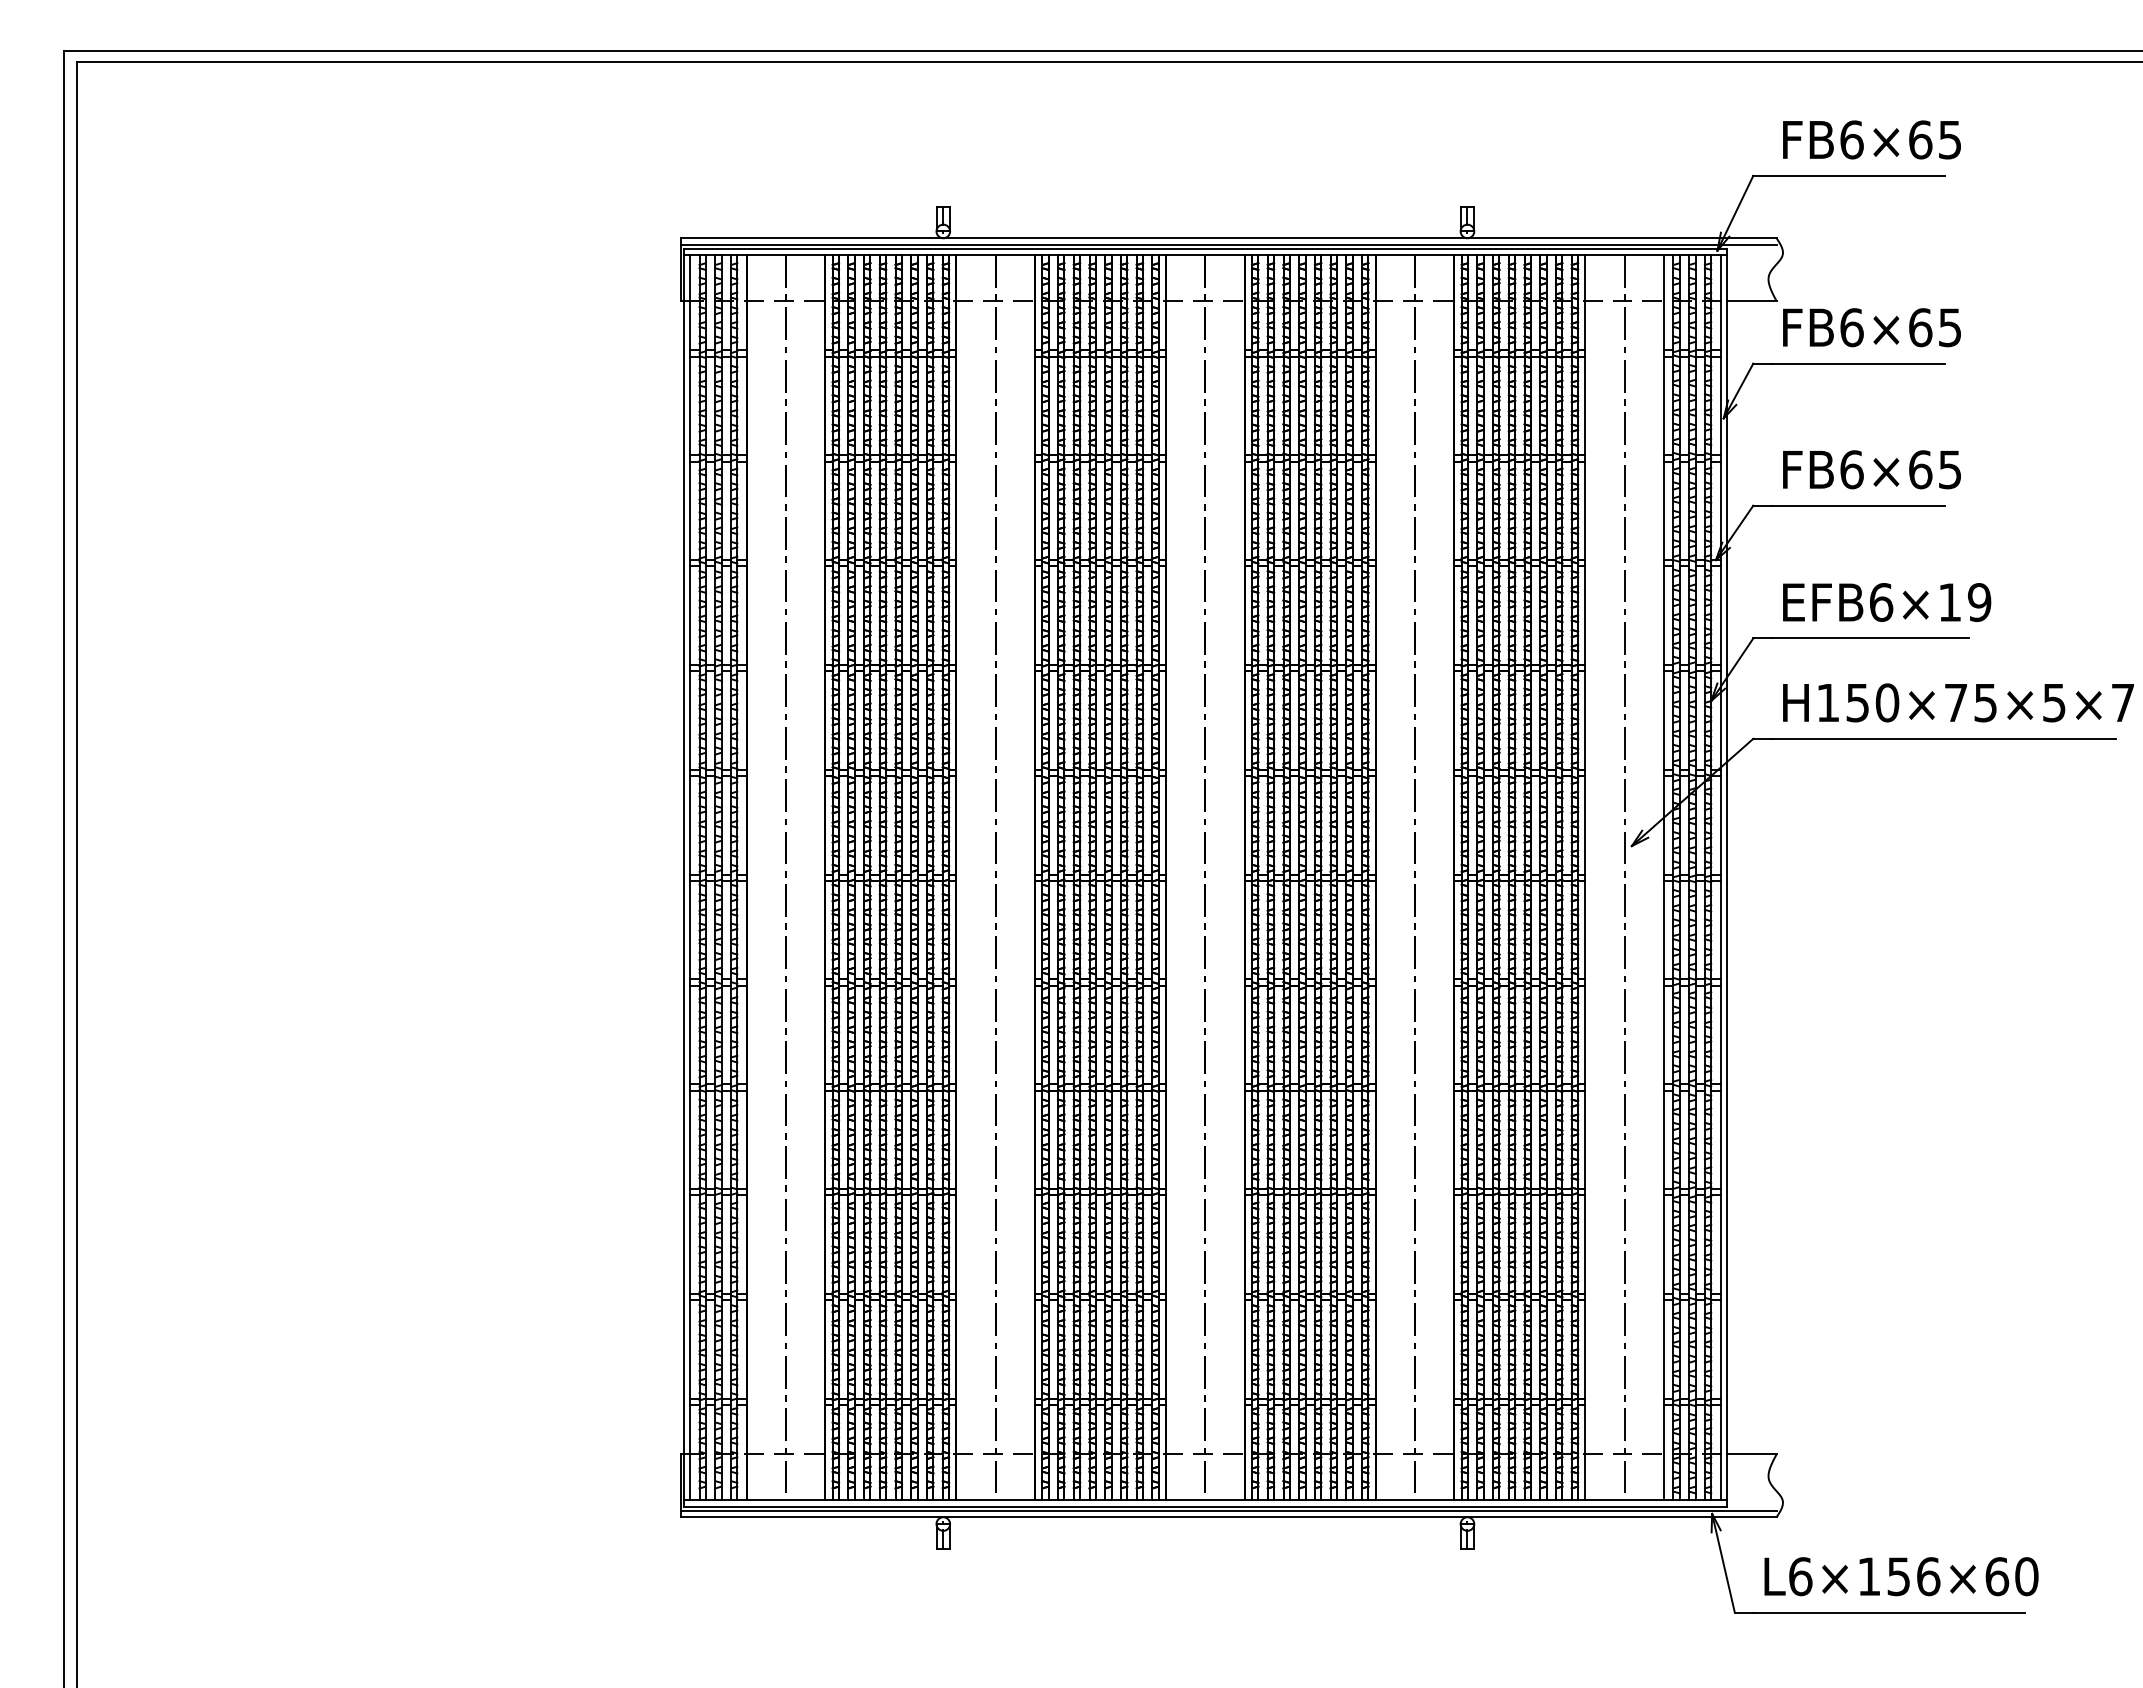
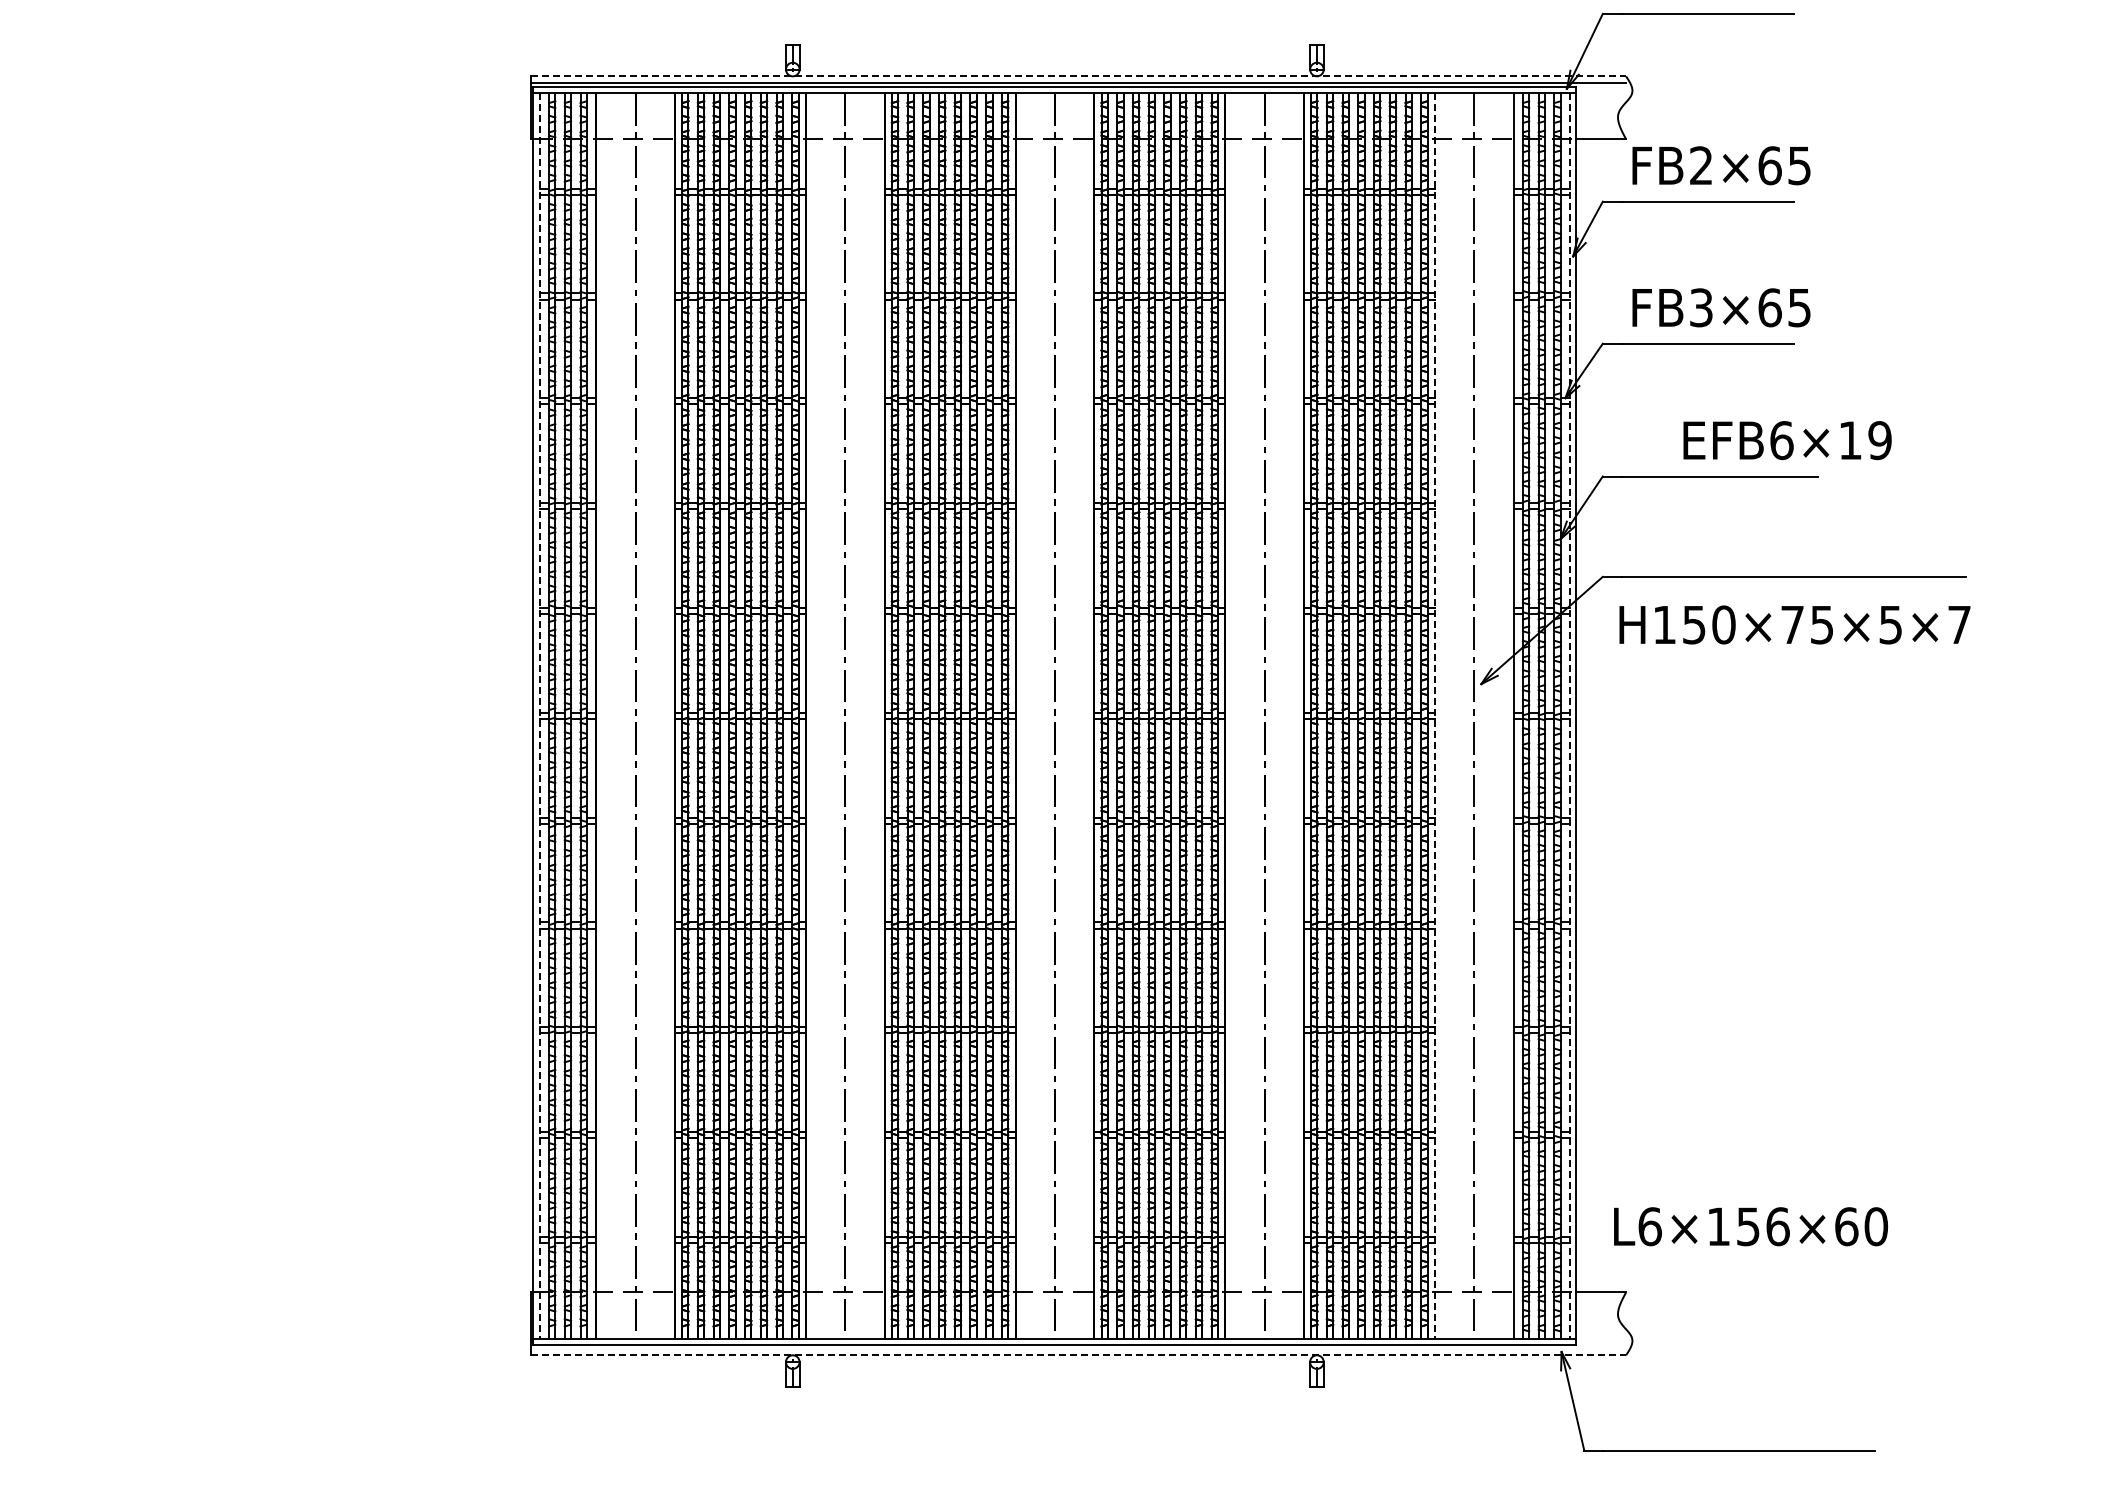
line: (1228, 238) -> (1077, 76), solid -> dashed
text: (1851, 327) -> (1700, 165), FB6×65 -> FB2×65
text: (1851, 469) -> (1700, 307), FB6×65 -> FB3×65
text: (1887, 602) -> (1787, 440), moved
text: (1958, 702) -> (1794, 624), moved
line: (690, 877) -> (539, 715), solid -> dashed
line: (1585, 877) -> (1434, 715), solid -> dashed
line: (1720, 877) -> (1569, 715), solid -> dashed
line: (1228, 1510) -> (1077, 1348), removed
line: (1228, 1517) -> (1077, 1355), solid -> dashed
text: (1901, 1576) -> (1750, 1226), moved

